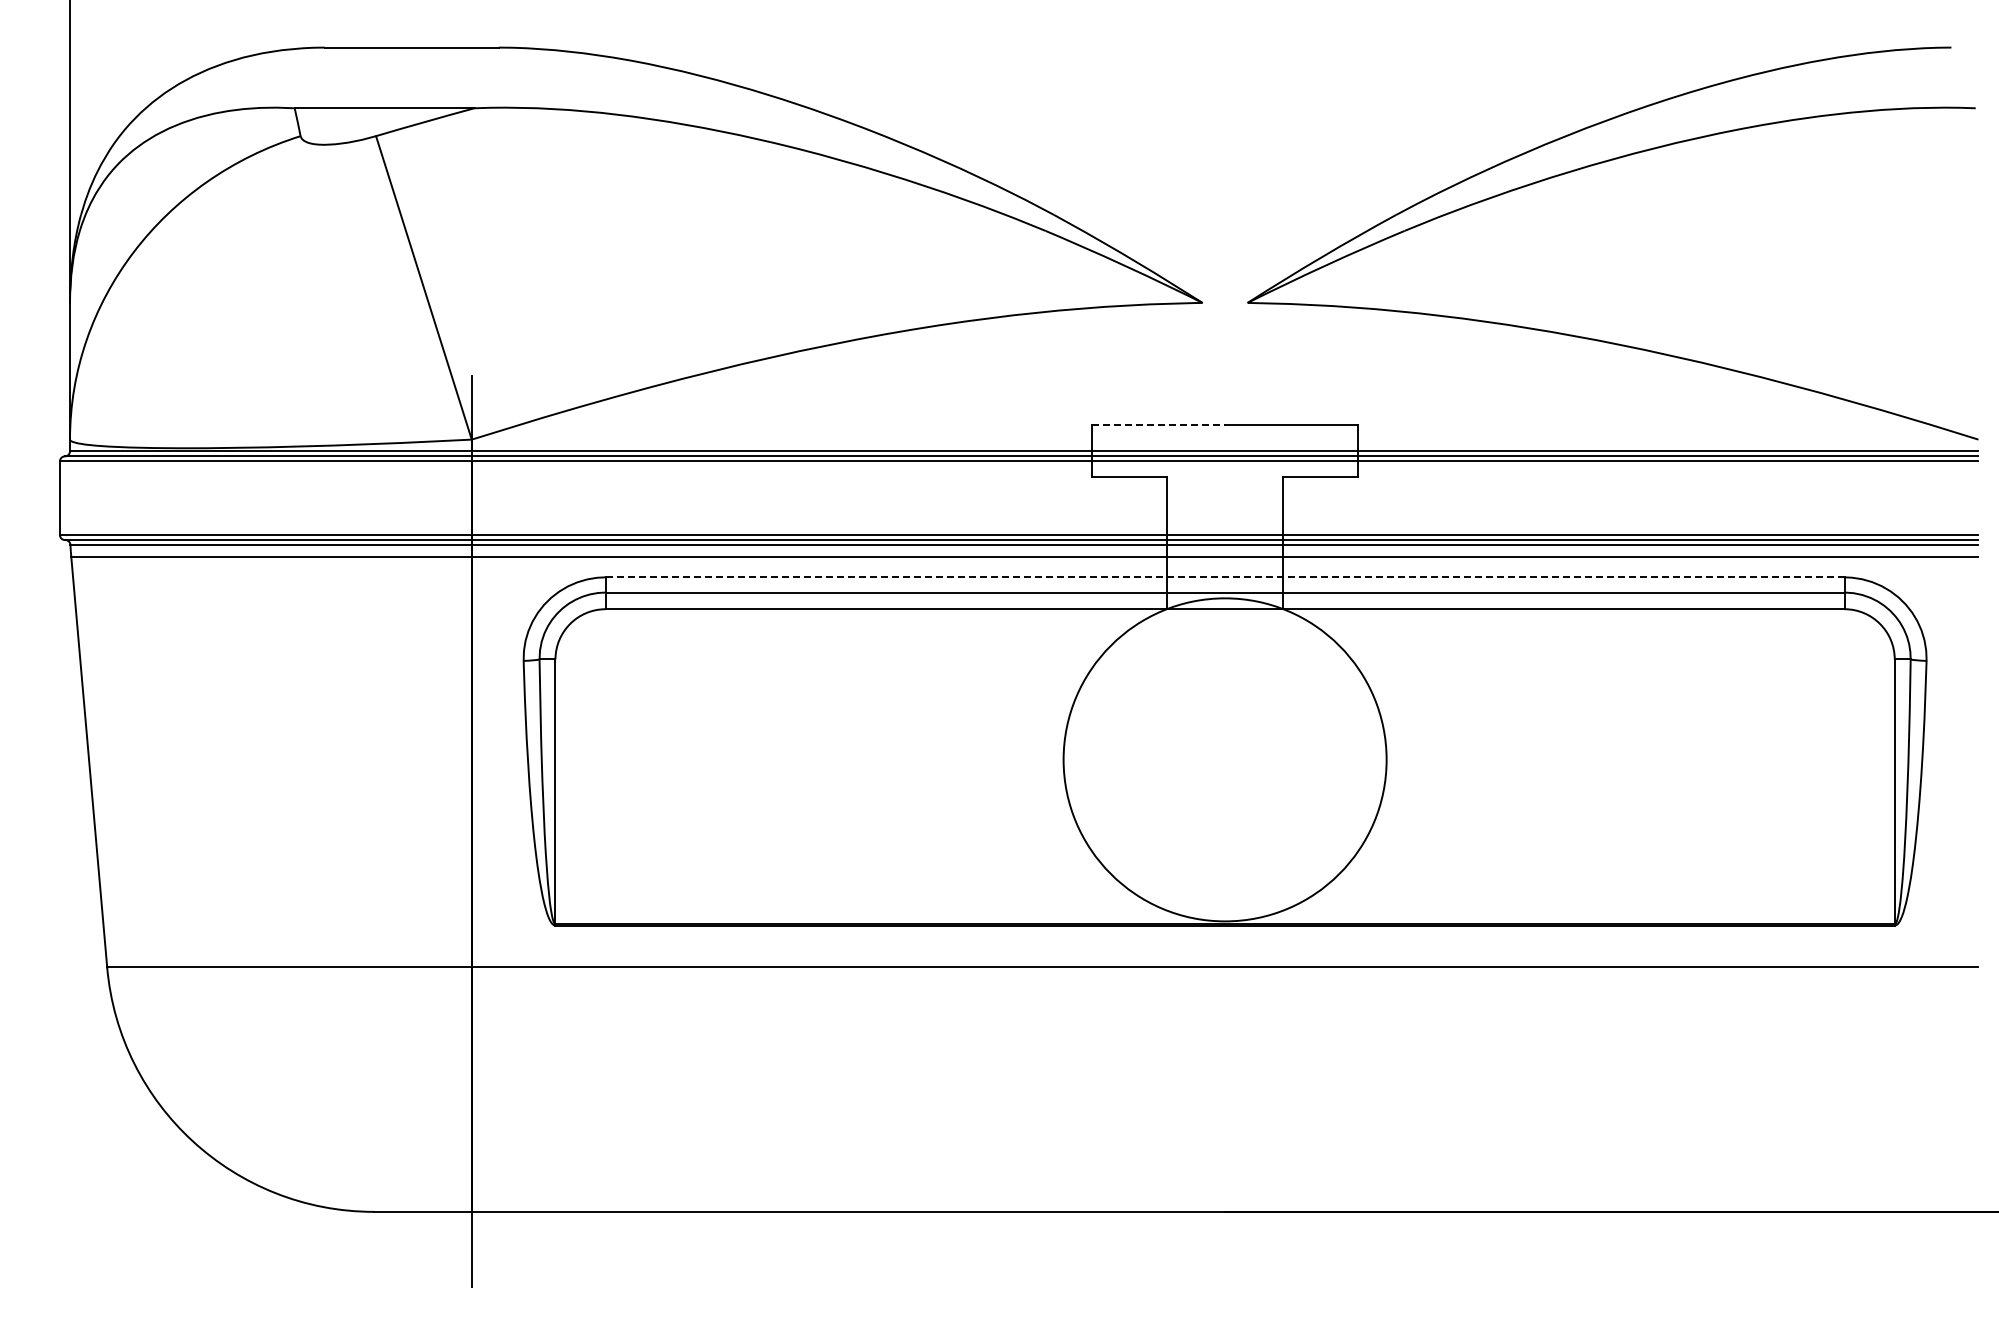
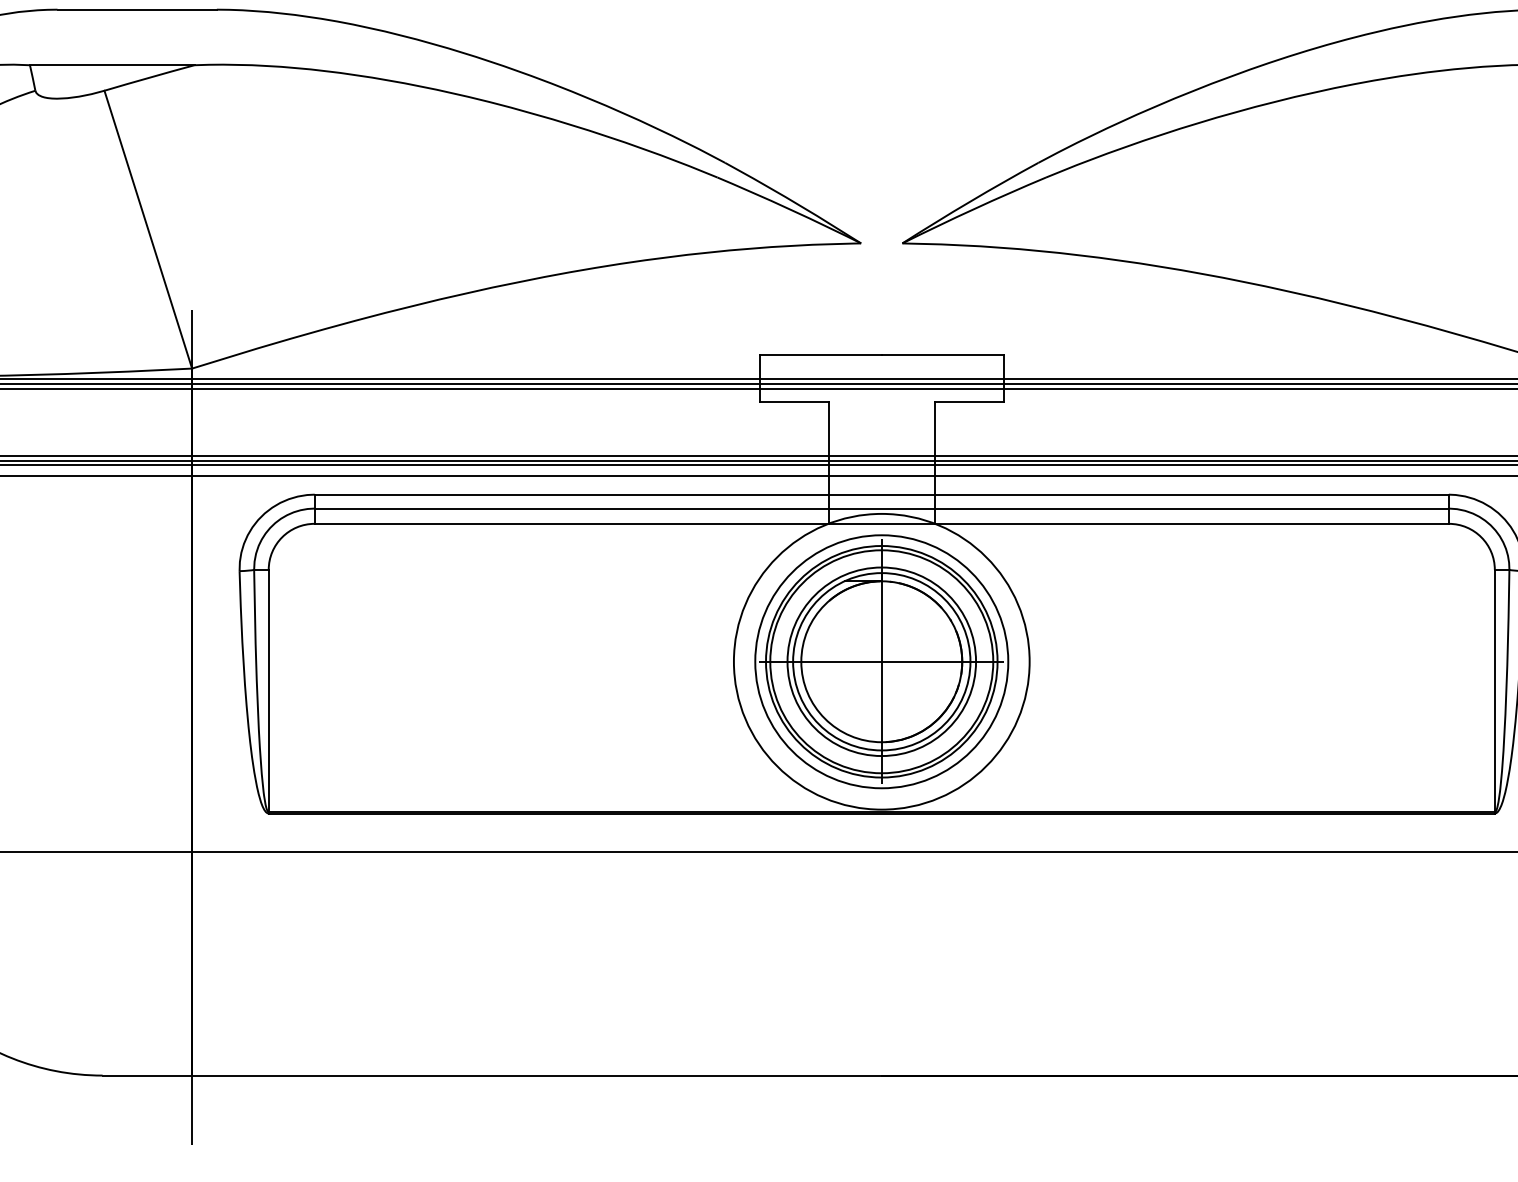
line: (1158, 425) -> (820, 355), dashed -> solid
line: (1224, 577) -> (881, 494), dashed -> solid
part: (1225, 759) -> (882, 661), added

